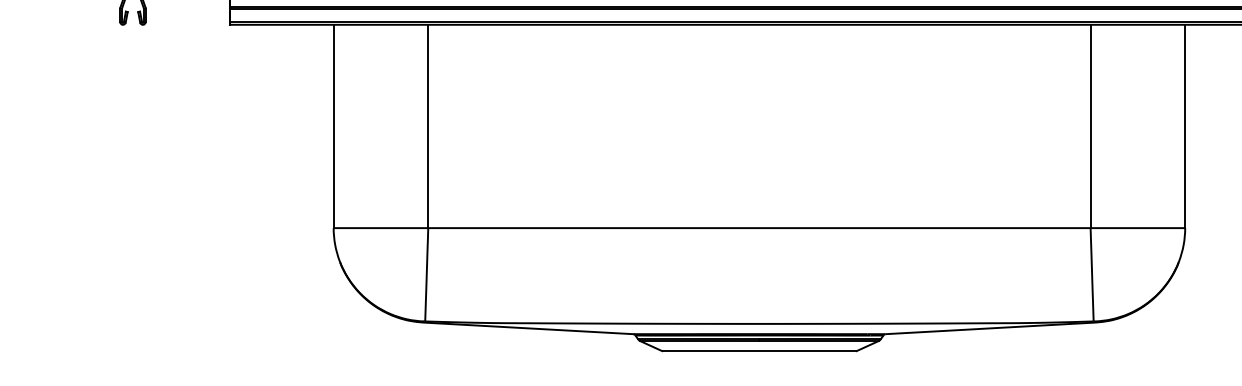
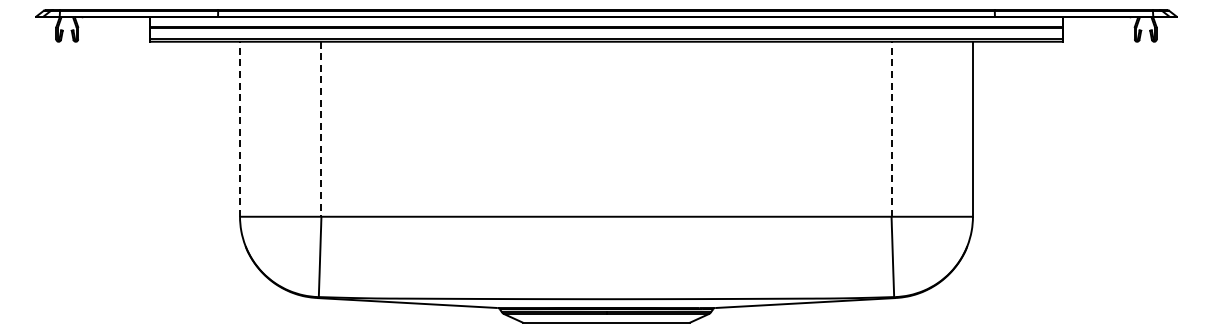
line: (334, 126) -> (240, 129), solid -> dashed
line: (428, 126) -> (321, 129), solid -> dashed
line: (1090, 126) -> (891, 129), solid -> dashed

